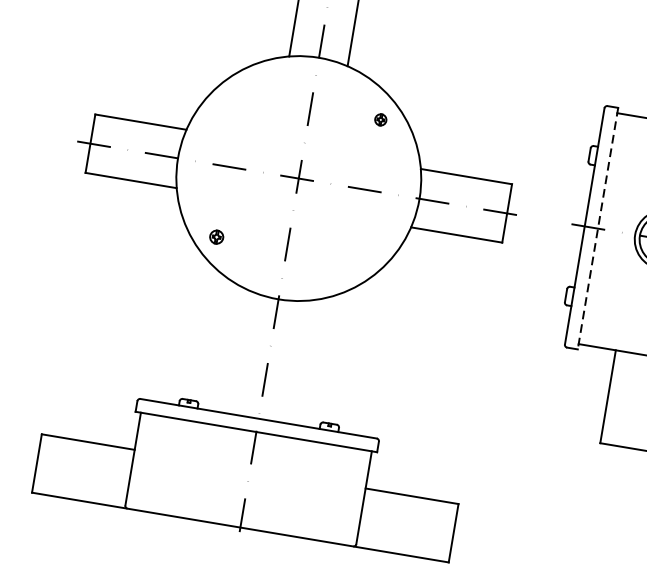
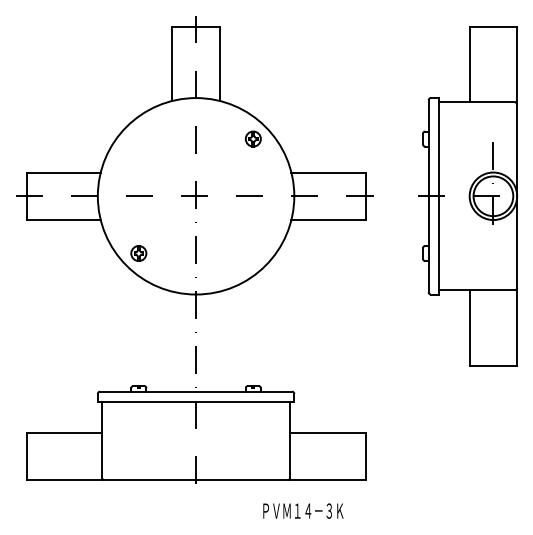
part: (380, 119) -> (252, 138), size x1.67
line: (598, 228) -> (439, 196), dashed -> solid
part: (216, 237) -> (138, 253), size x1.43

